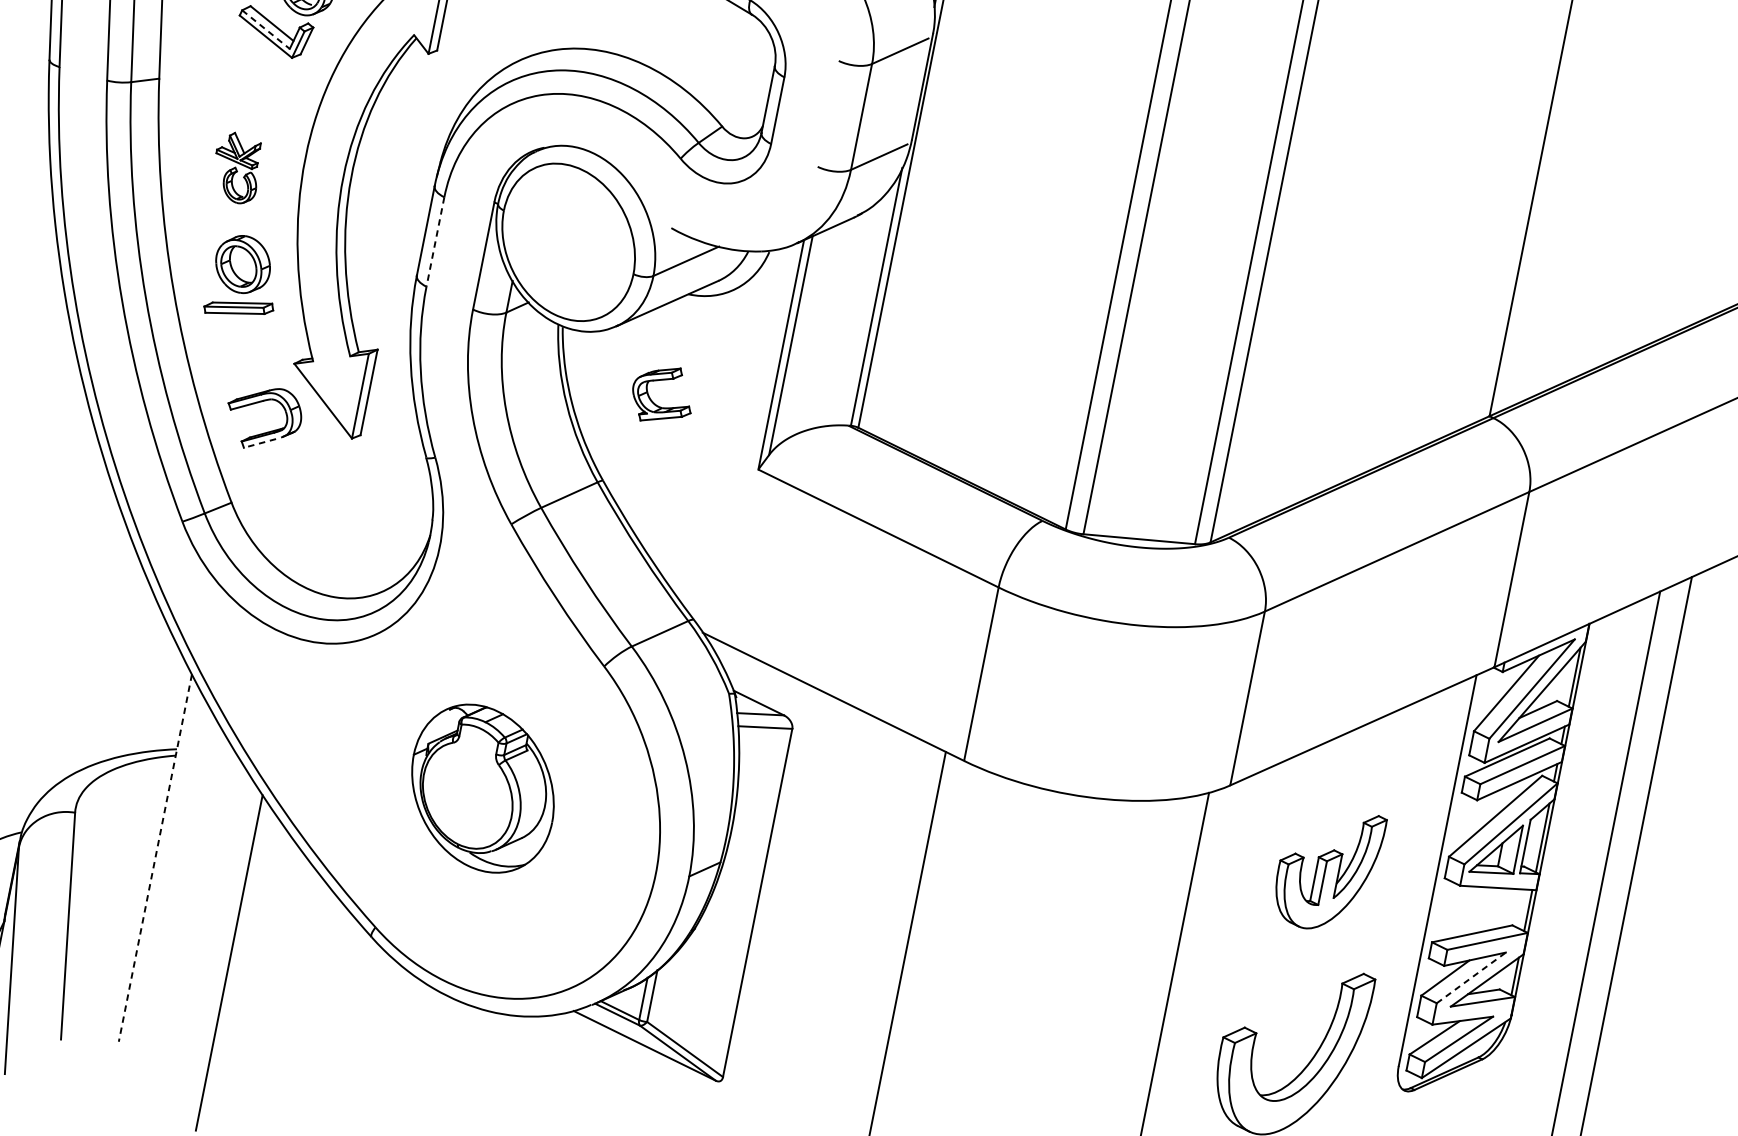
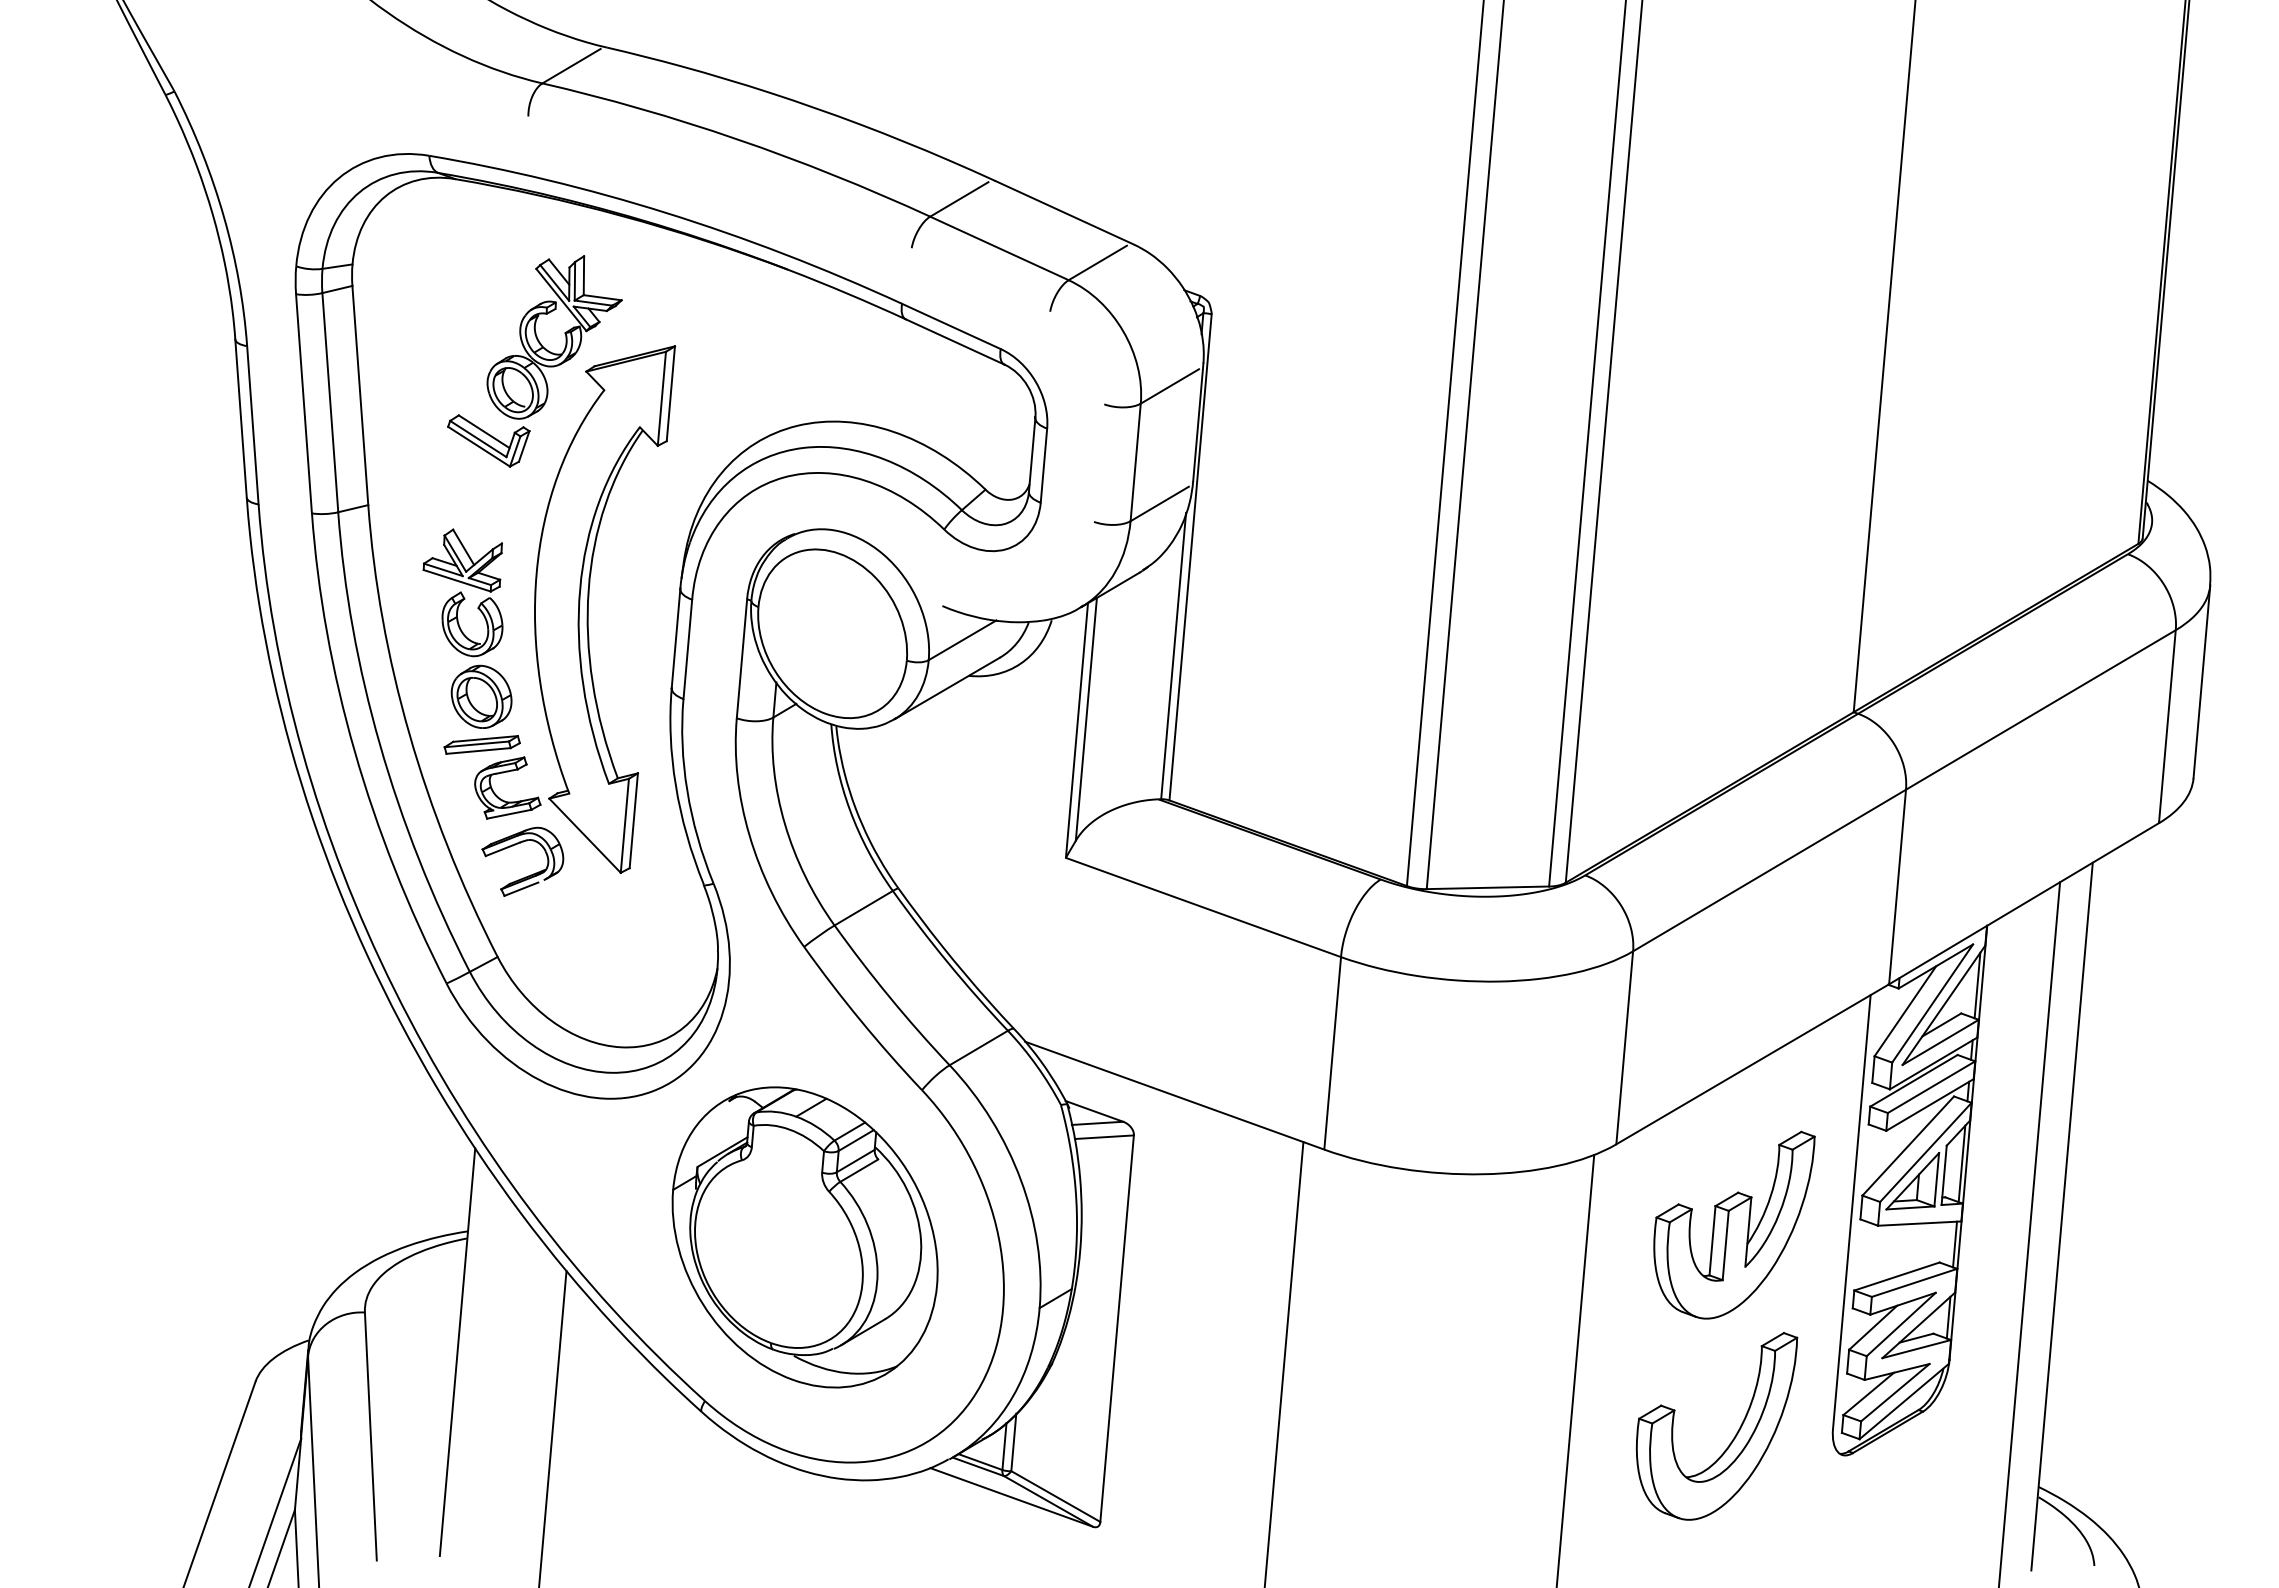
line: (266, 30) -> (478, 439), dashed -> solid
part: (236, 167) -> (462, 592), size x1.67
line: (435, 242) -> (687, 649), dashed -> solid
part: (655, 403) -> (501, 798), moved
line: (259, 443) -> (520, 889), dashed -> solid
part: (482, 788) -> (804, 1237), size x1.67
line: (155, 858) -> (457, 1352), dashed -> solid
part: (1329, 870) -> (1734, 1224), size x1.43
line: (1471, 977) -> (1901, 1324), dashed -> solid

